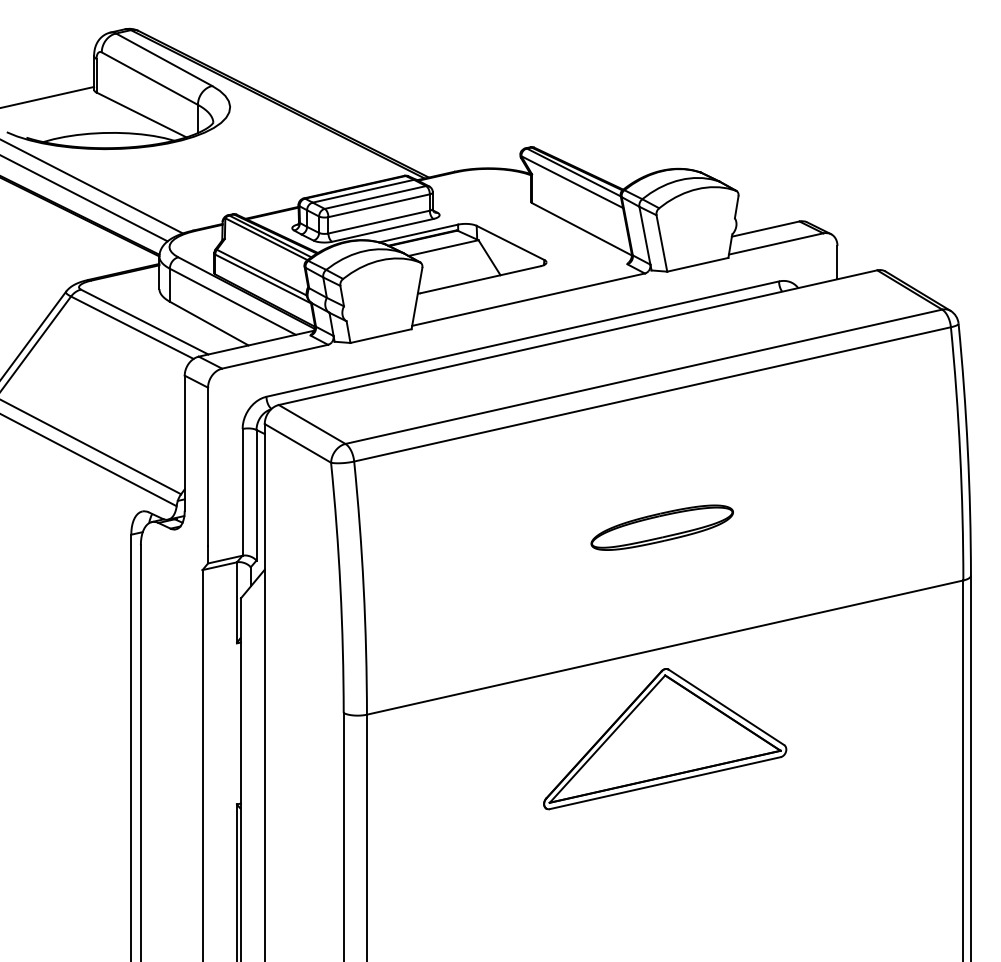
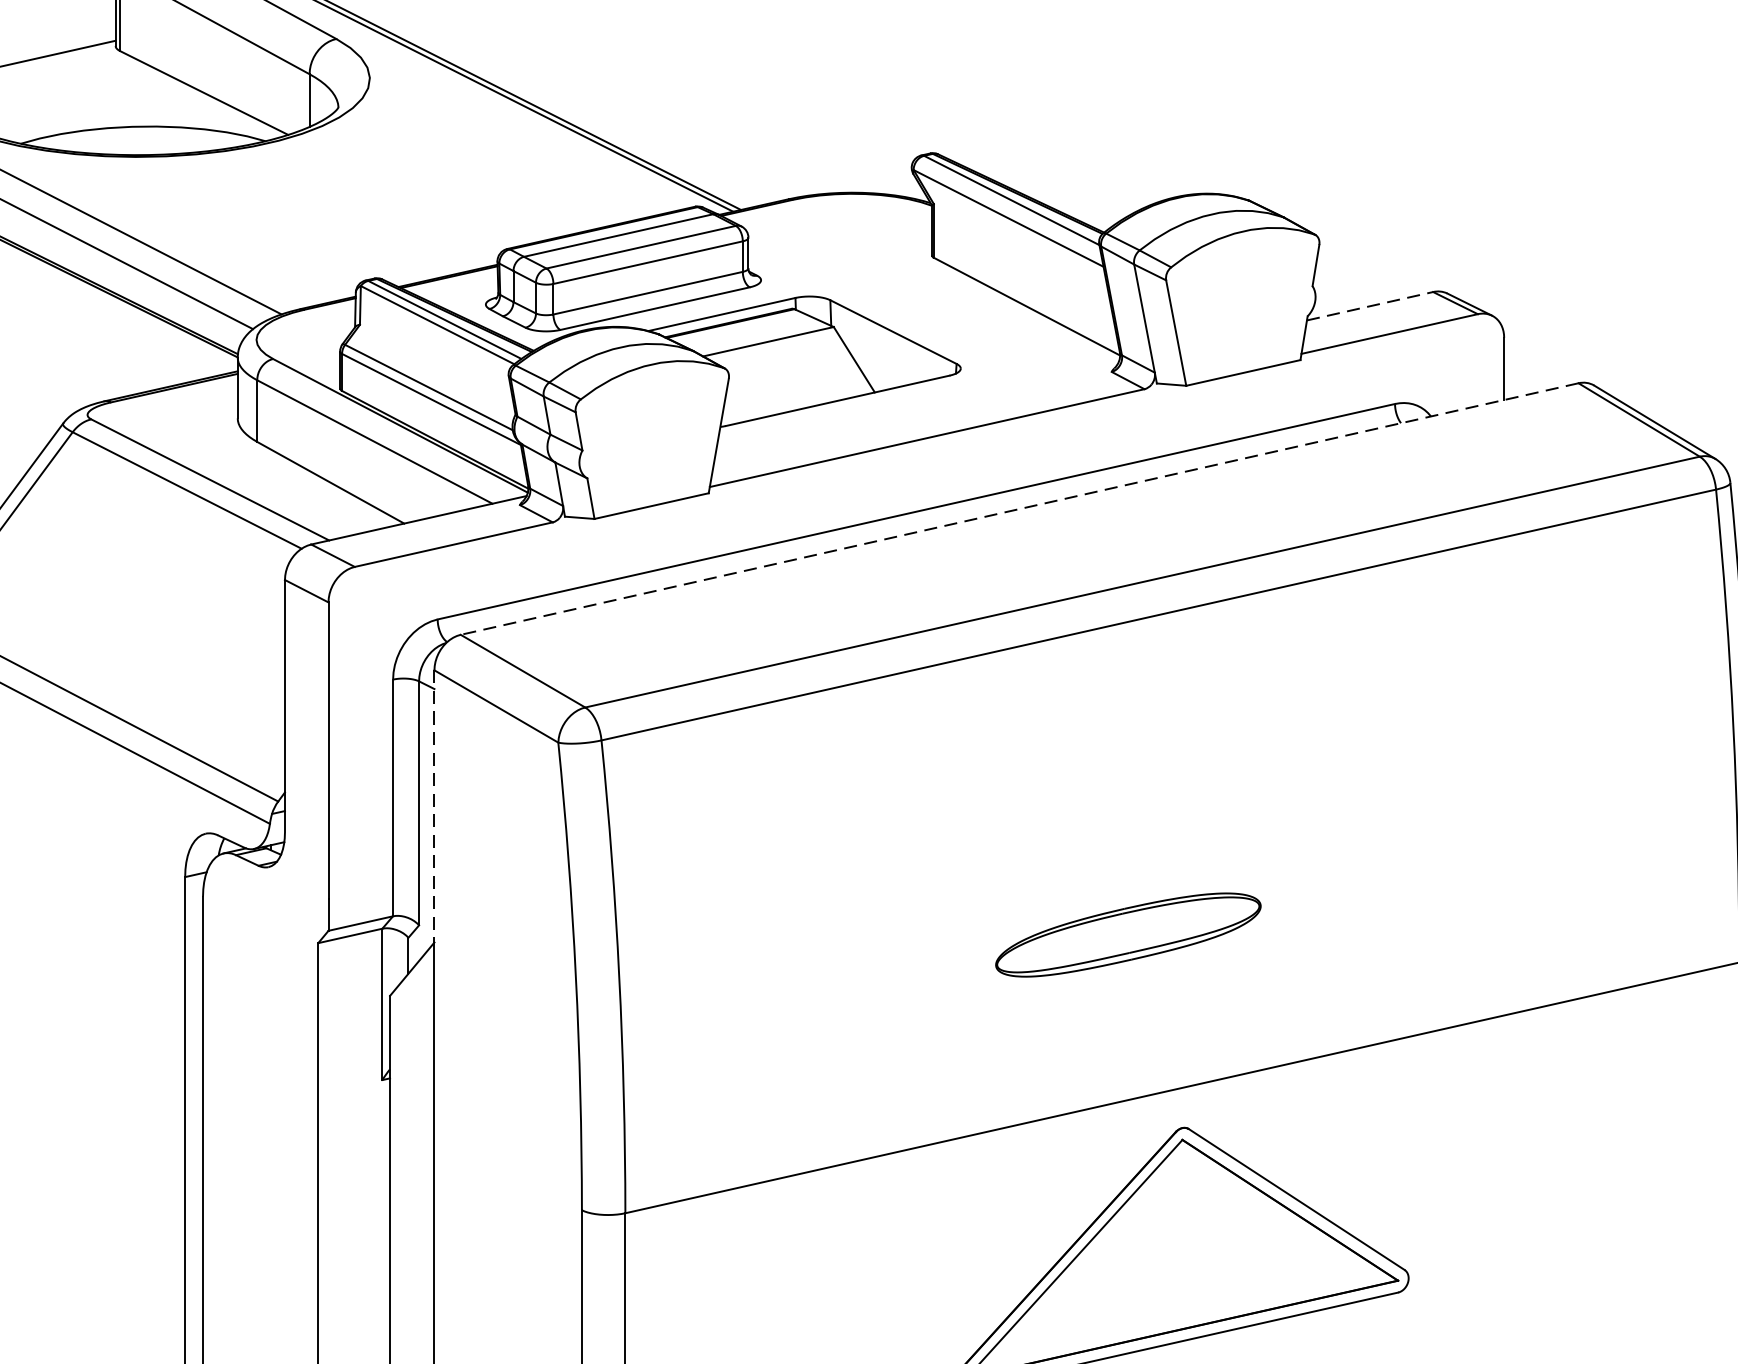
line: (765, 229) -> (1369, 307), solid -> dashed
line: (578, 337) -> (1020, 508), solid -> dashed
line: (264, 496) -> (433, 805), solid -> dashed
part: (661, 527) -> (1126, 934), moved

